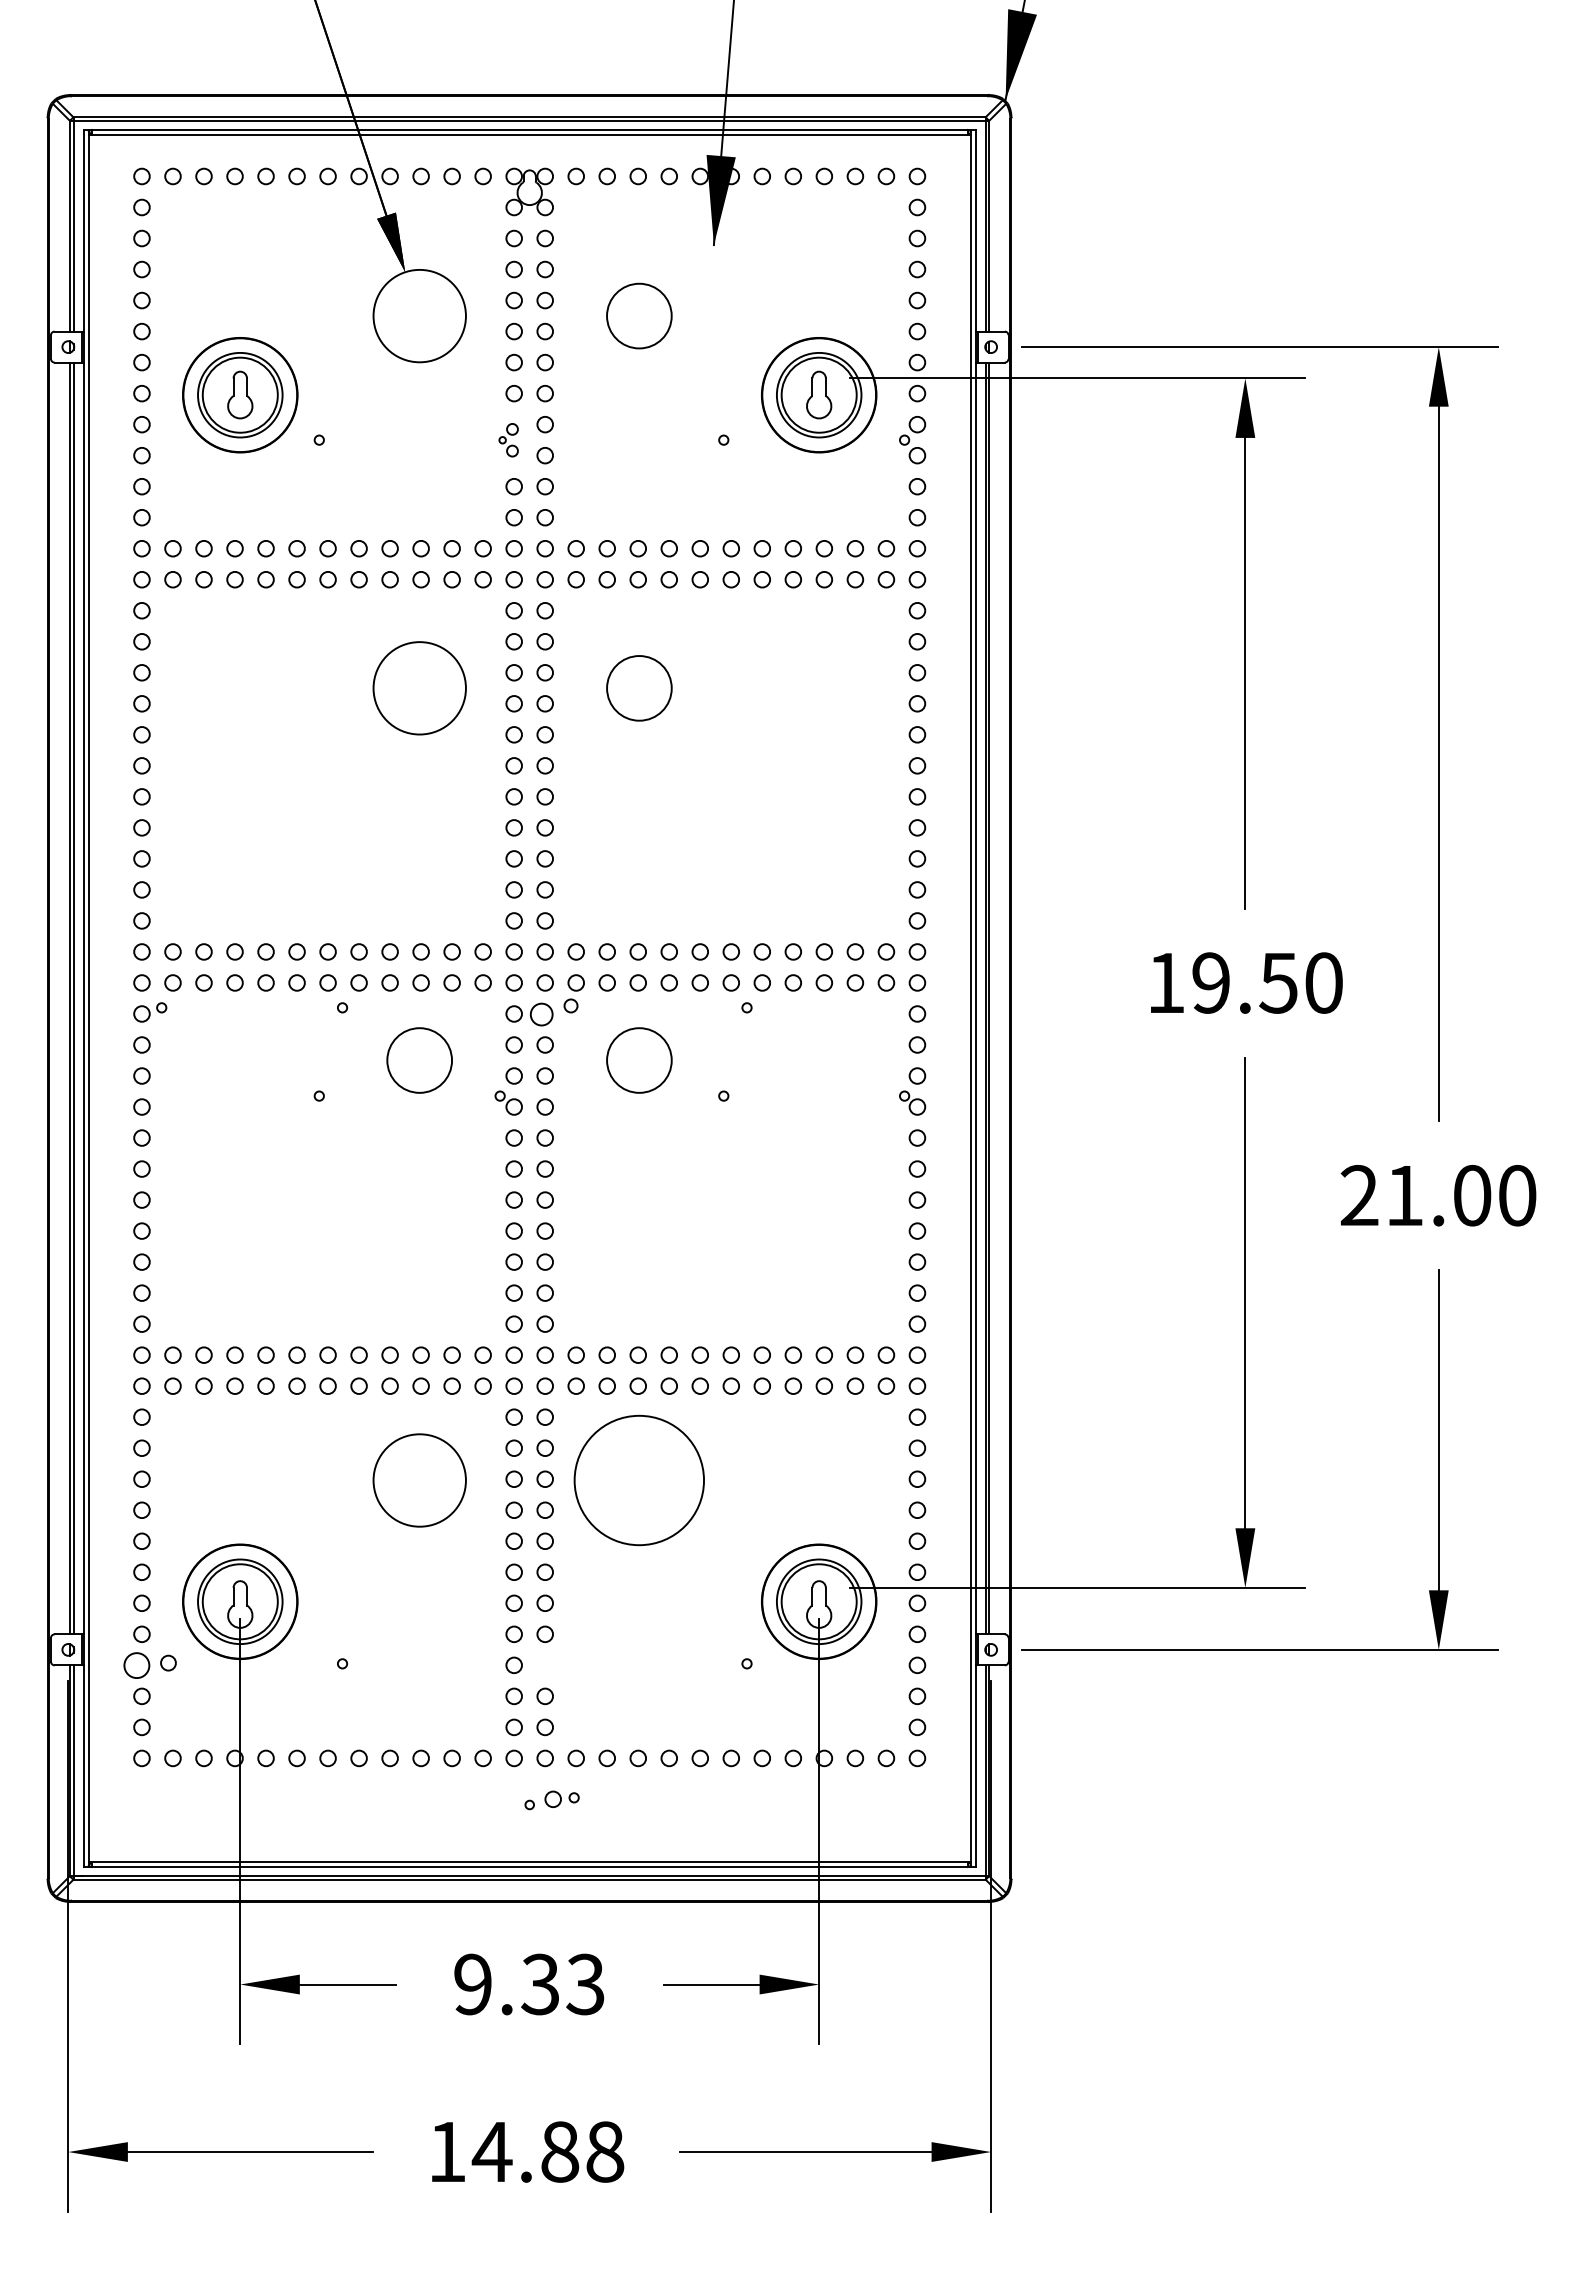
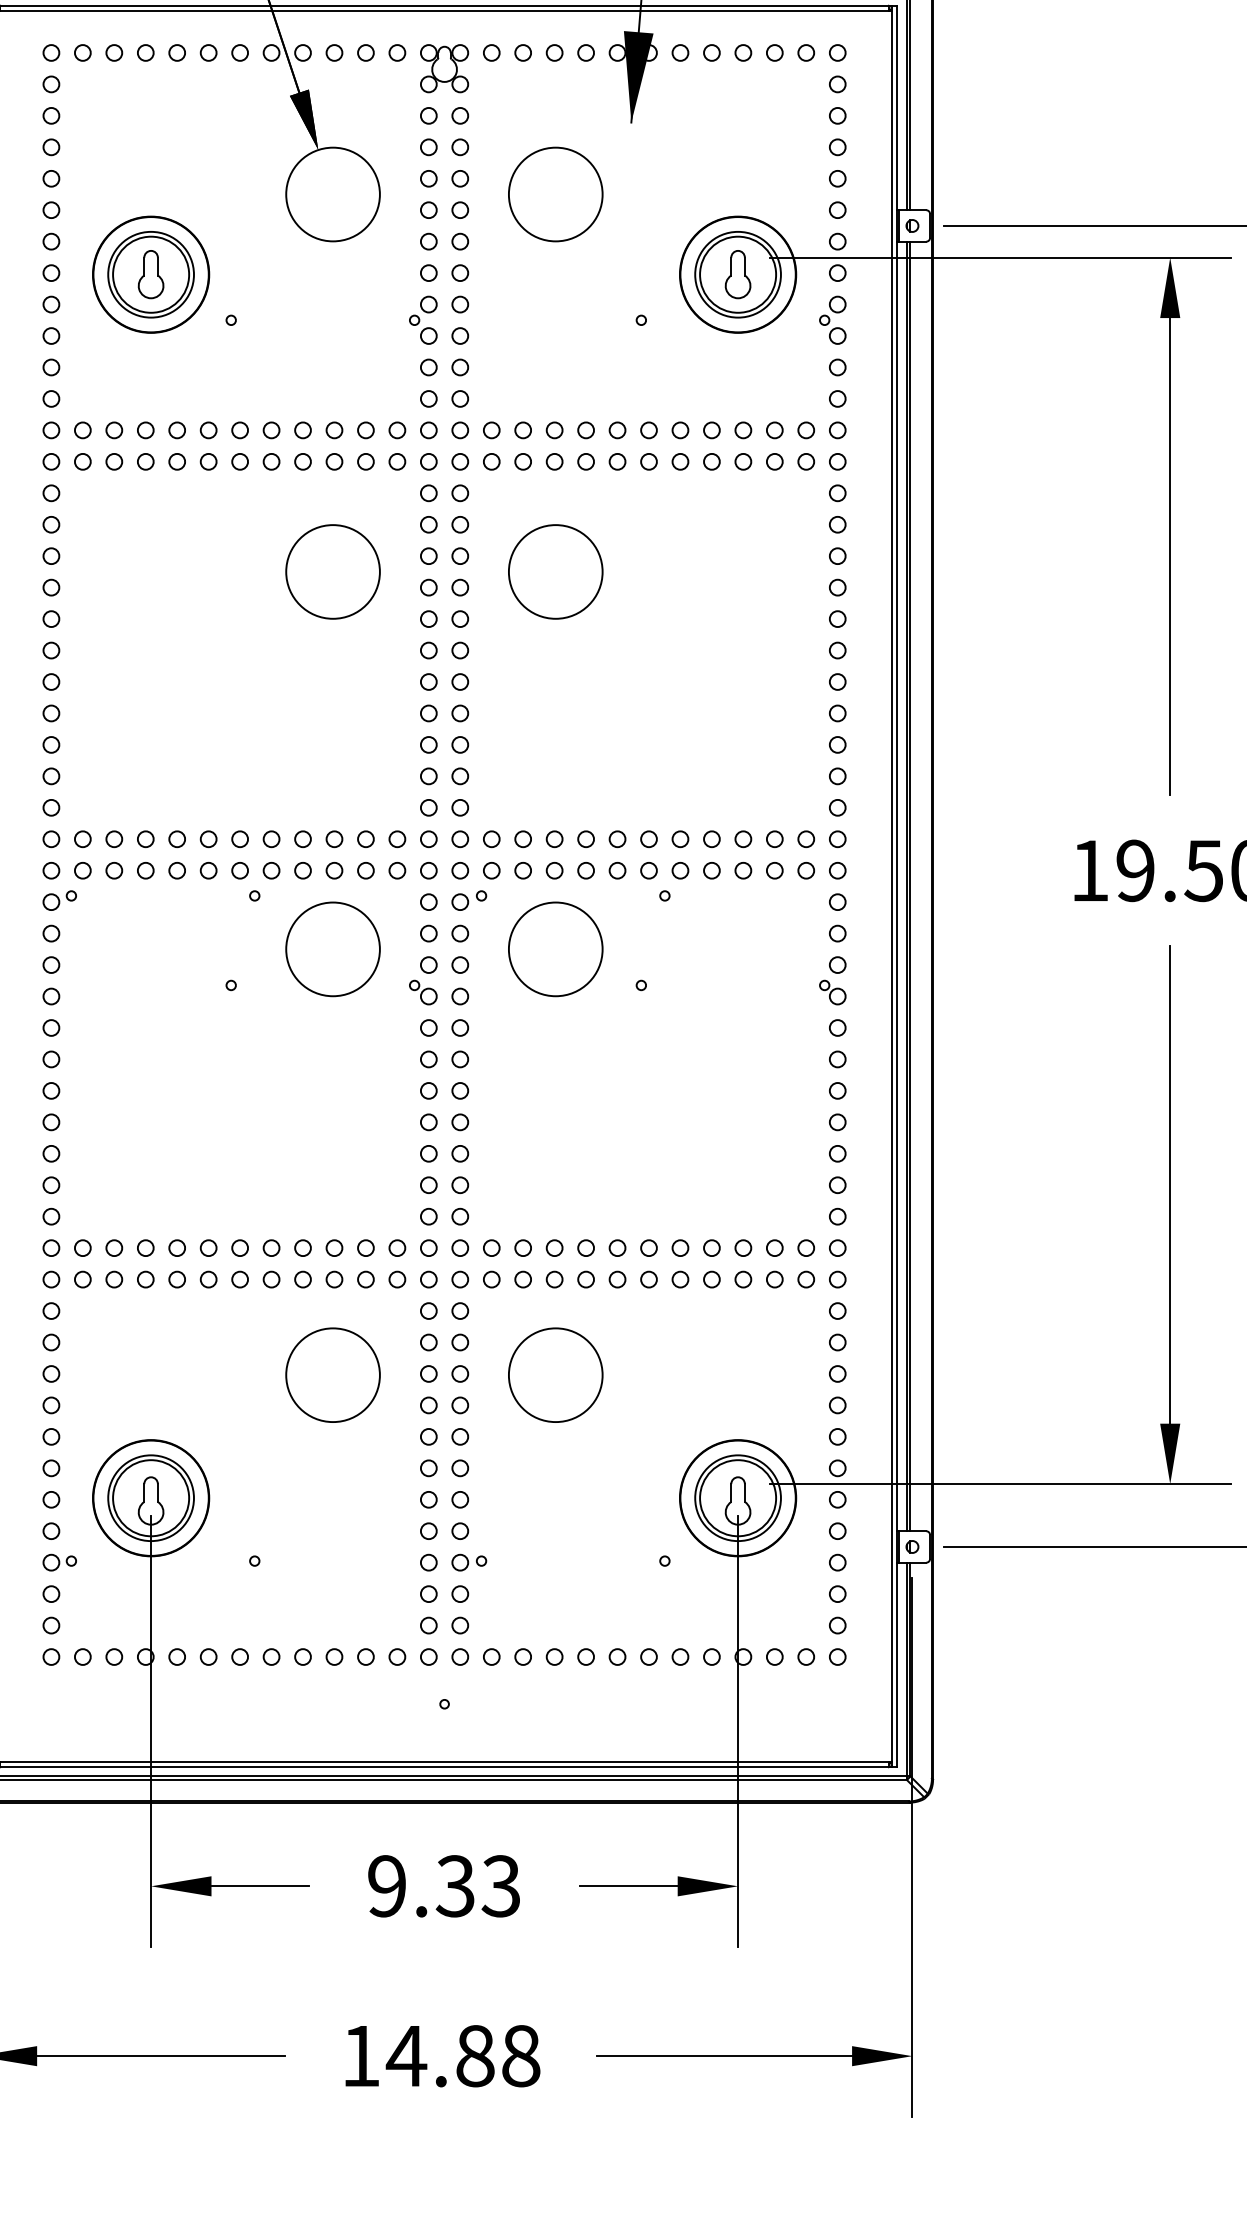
circle: (639, 315) -> (555, 193), size x1.43
part: (508, 440) -> (423, 320), size x1.43
circle: (639, 688) -> (555, 572), size x1.43
part: (553, 1012) -> (468, 900), size x0.71
circle: (419, 1060) -> (332, 949), size x1.43
circle: (639, 1060) -> (555, 949), size x1.43
circle: (639, 1480) -> (555, 1375), size x0.71
part: (150, 1664) -> (60, 1561), size x0.62
part: (561, 1798) -> (468, 1561), moved

